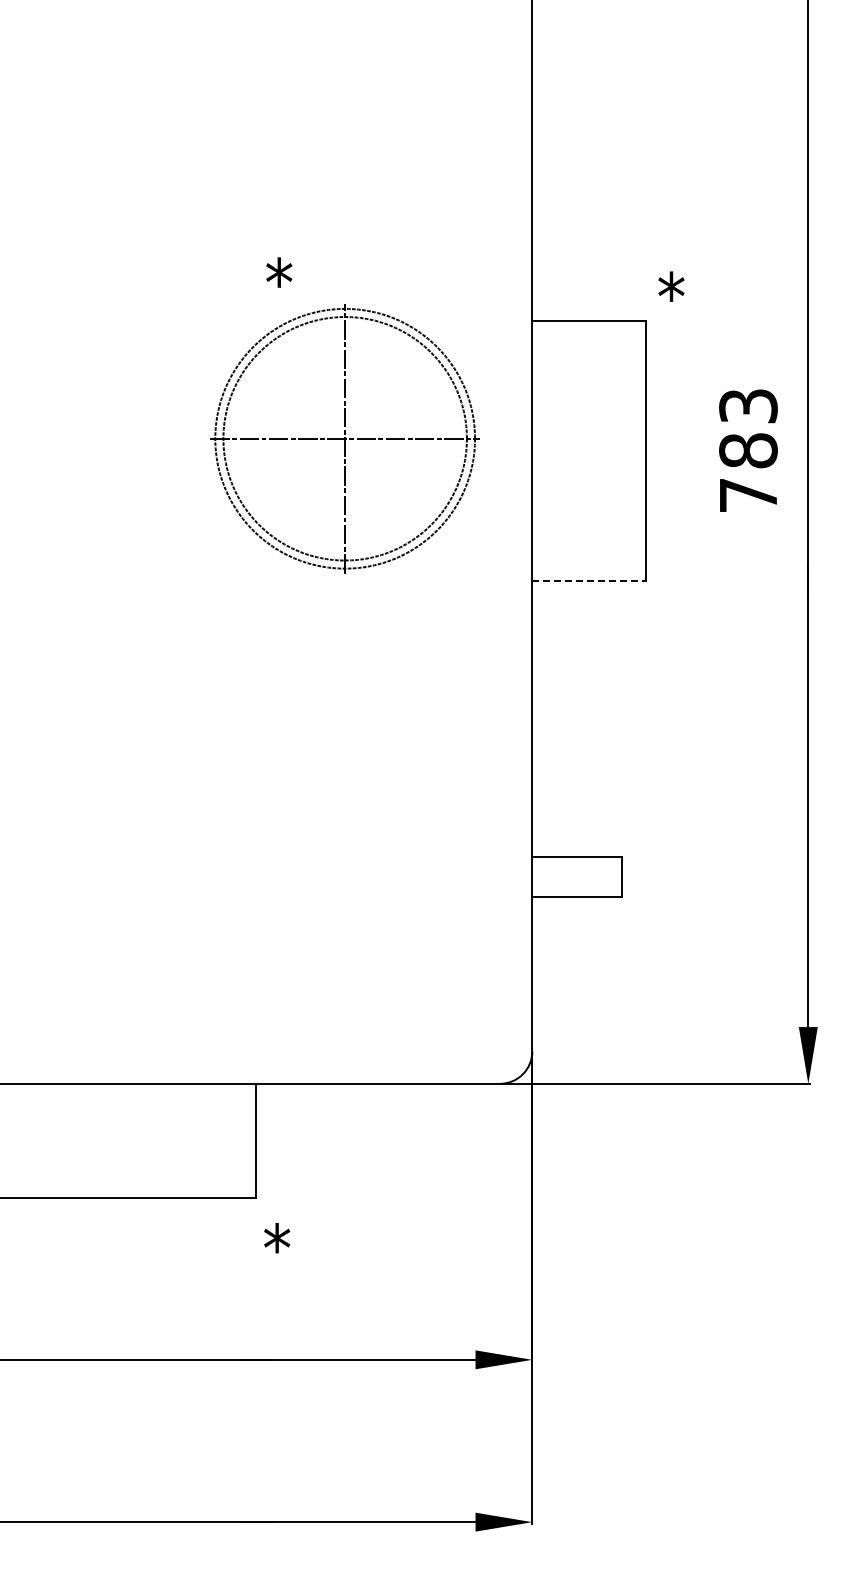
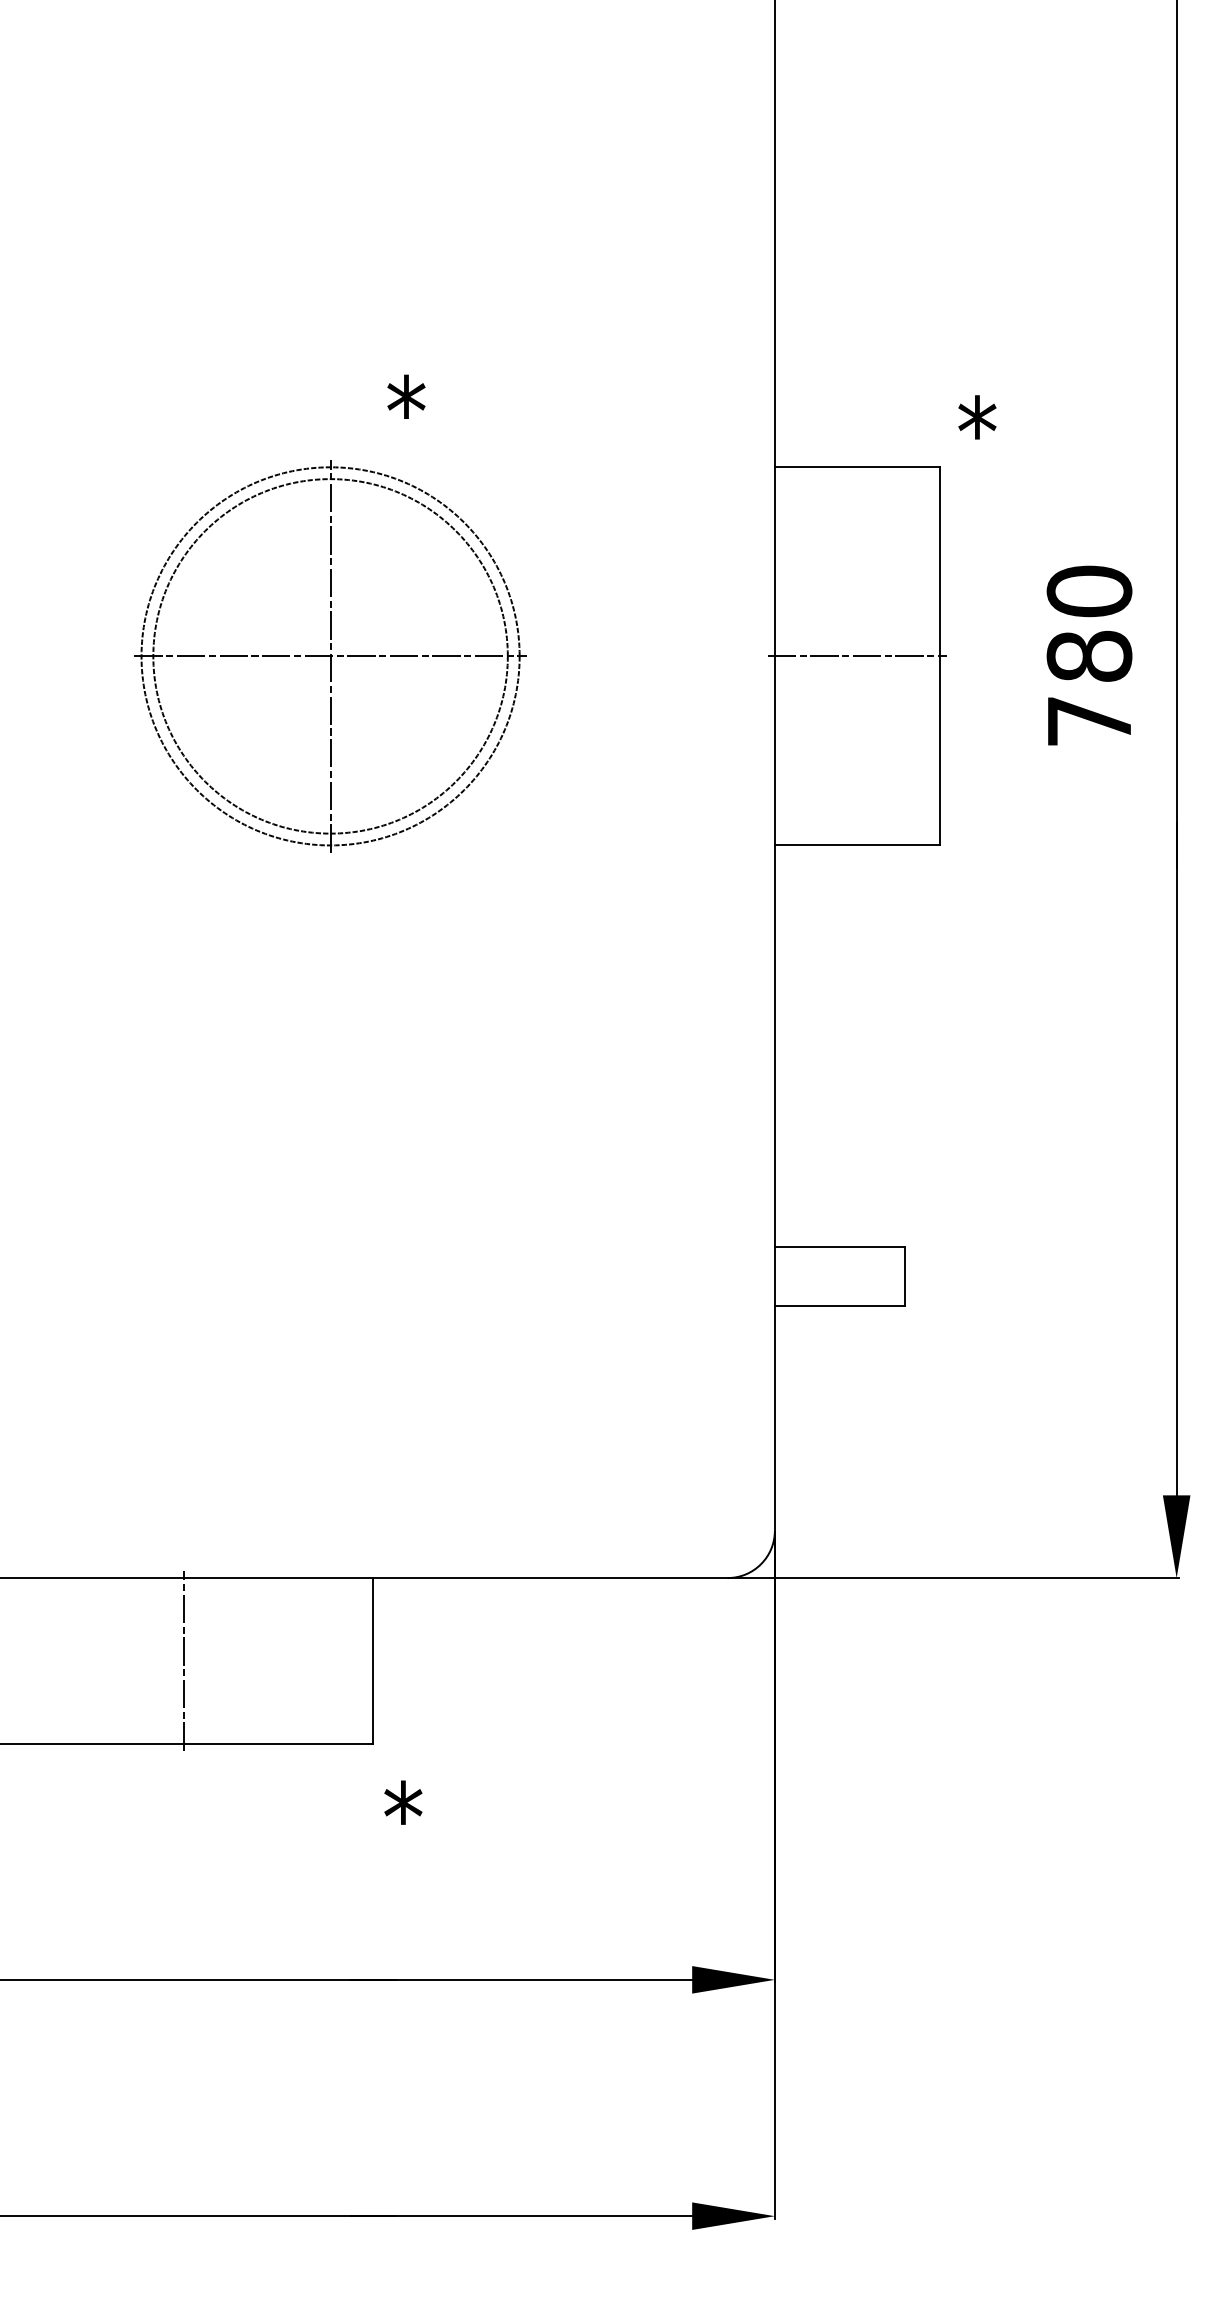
text: (748, 405) -> (1089, 590), 783 -> 780
part: (344, 438) -> (329, 655), moved
line: (588, 450) -> (856, 655), added
line: (589, 580) -> (858, 845), dashed -> solid
line: (126, 1140) -> (184, 1660), added

